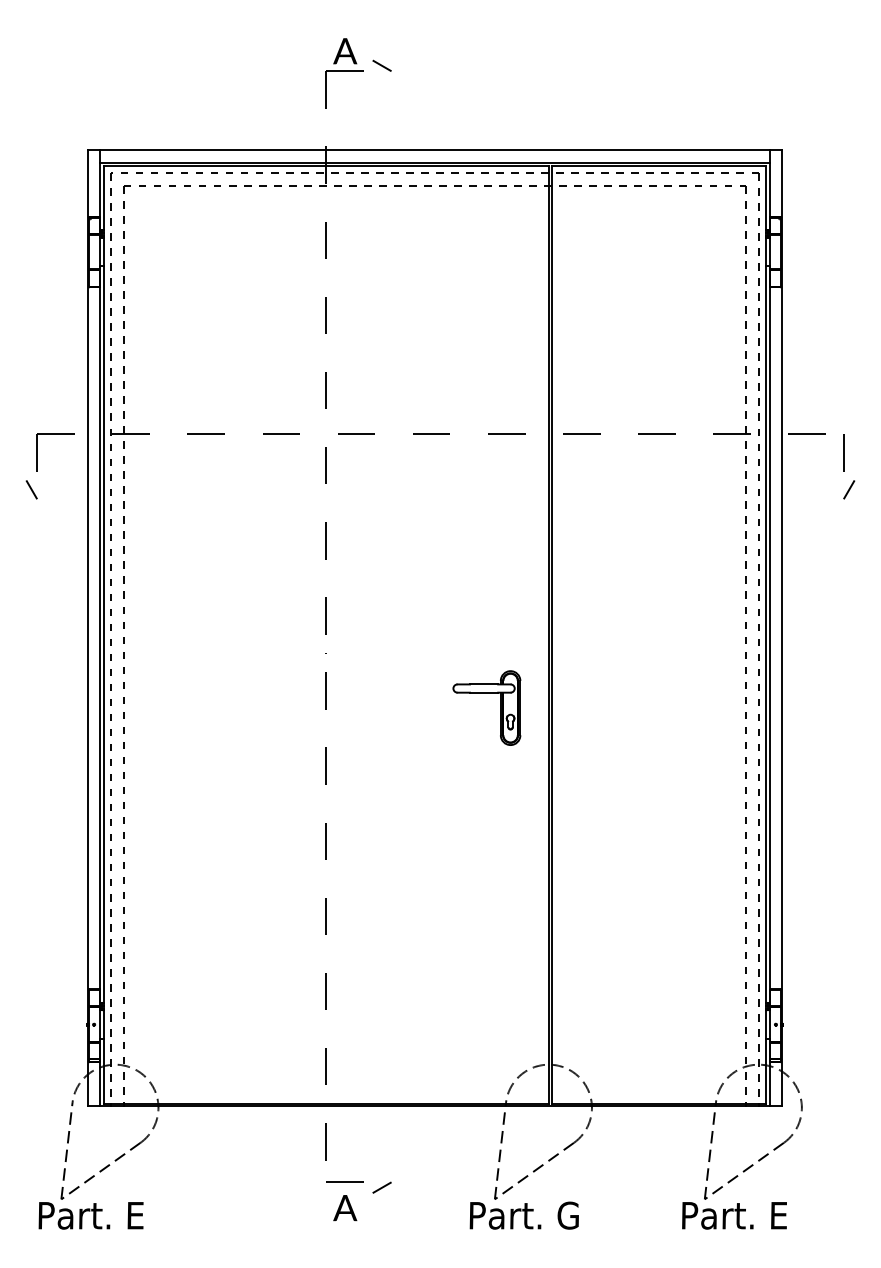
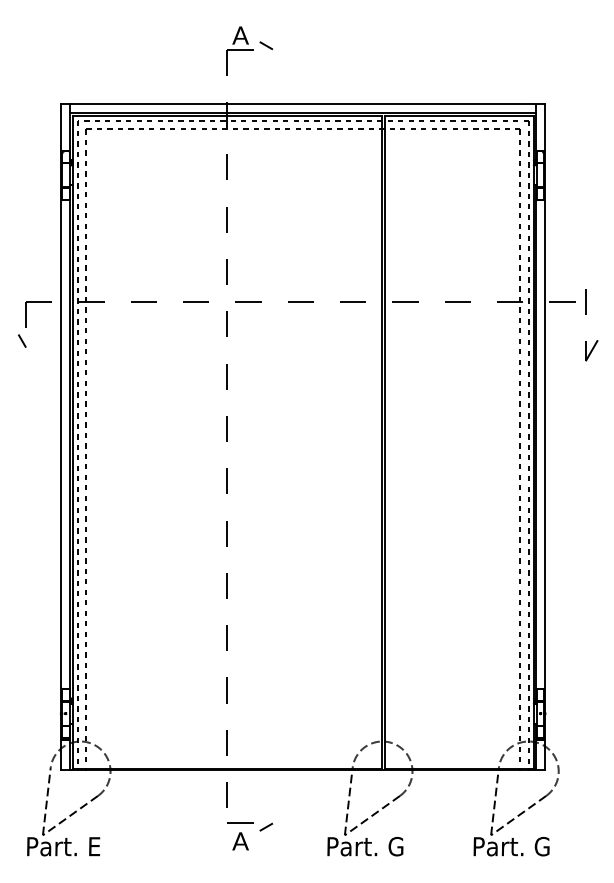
part: (848, 466) -> (591, 324), size x1.6
part: (500, 707) -> (348, 492), removed
text: (734, 1215) -> (511, 846), Part. E -> Part. G

